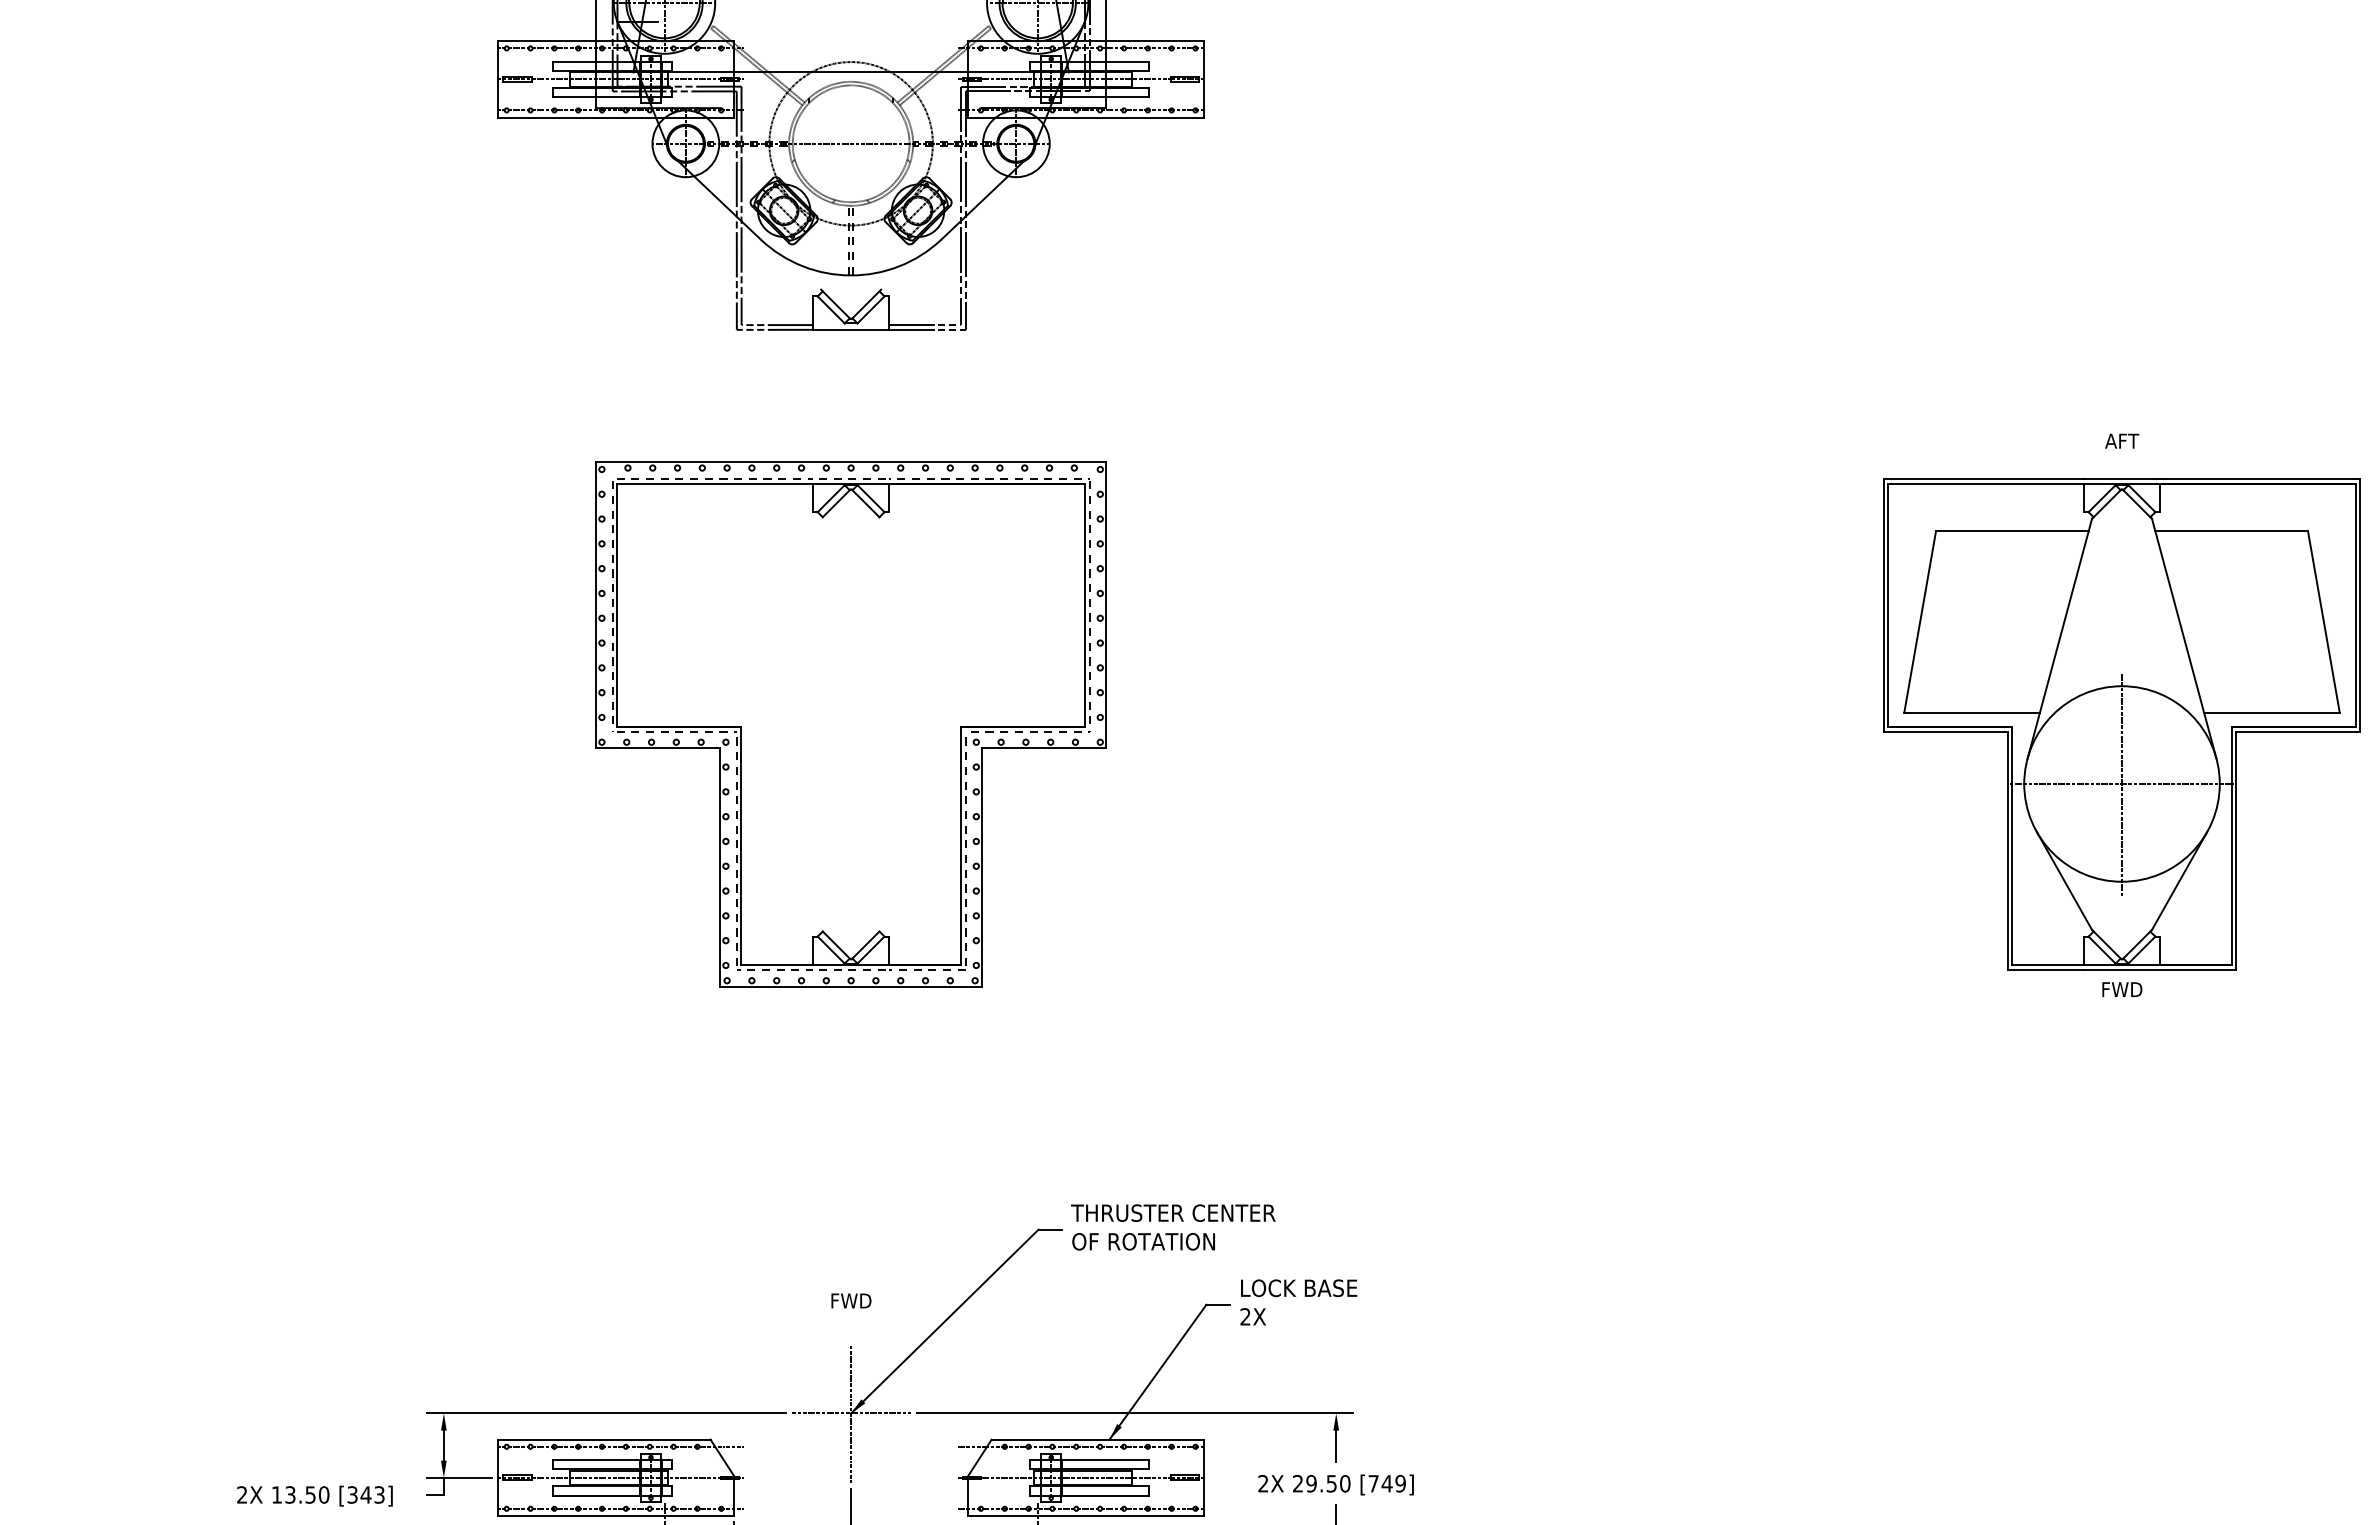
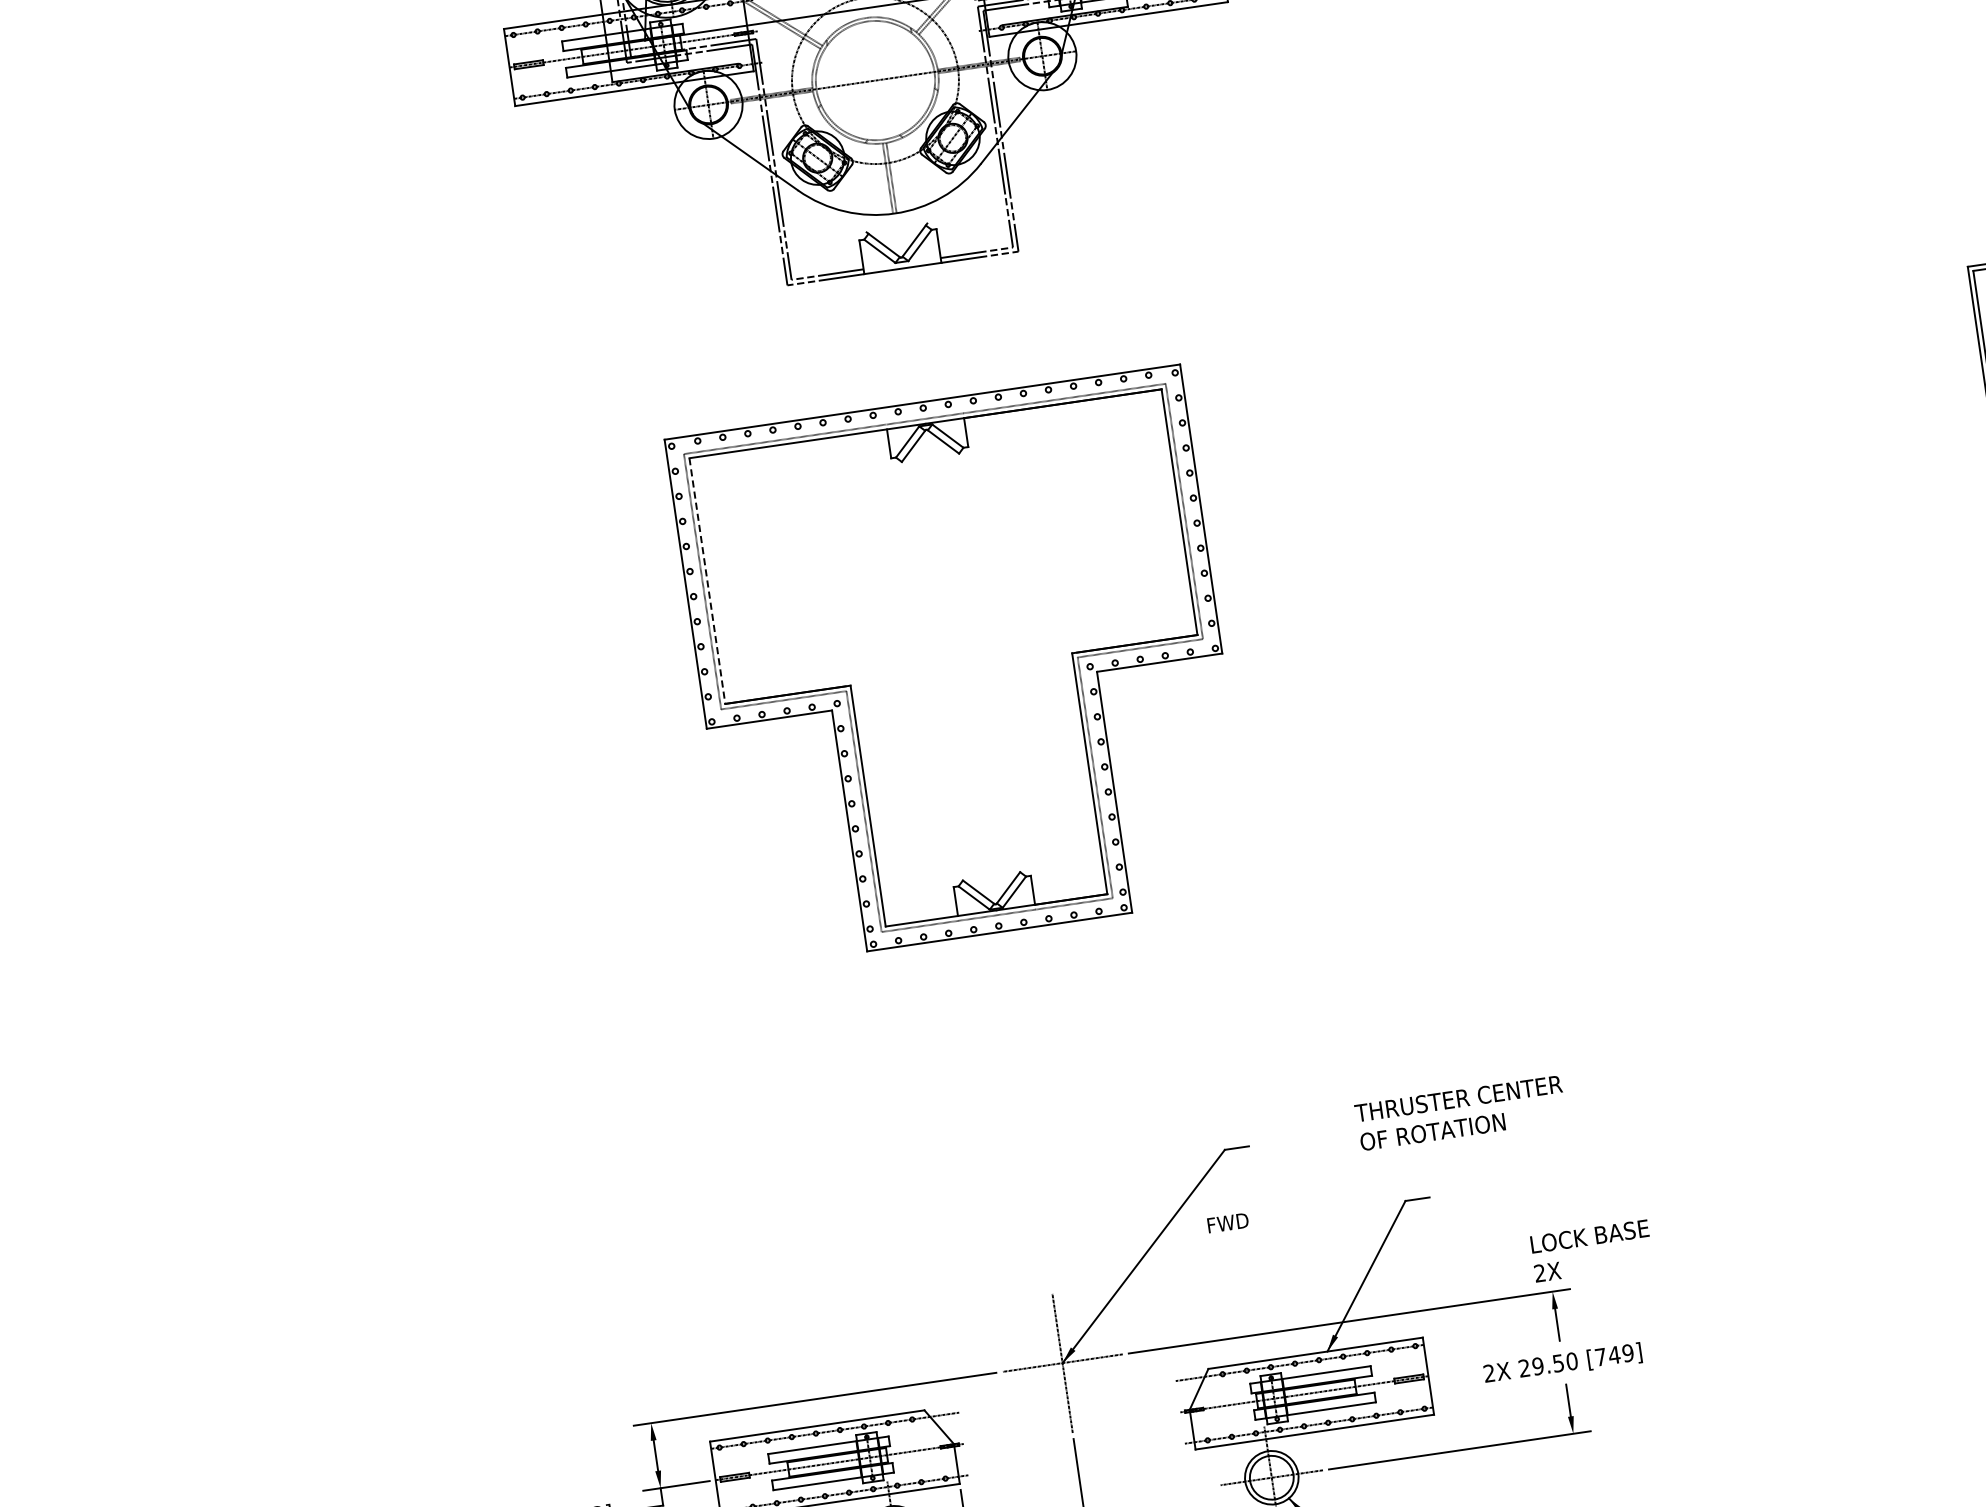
line: (617, 605) -> (707, 581), solid -> dashed
text: (1173, 1227) -> (1460, 1113), moved
text: (851, 1300) -> (1228, 1222), moved
text: (1298, 1302) -> (1591, 1251), moved

